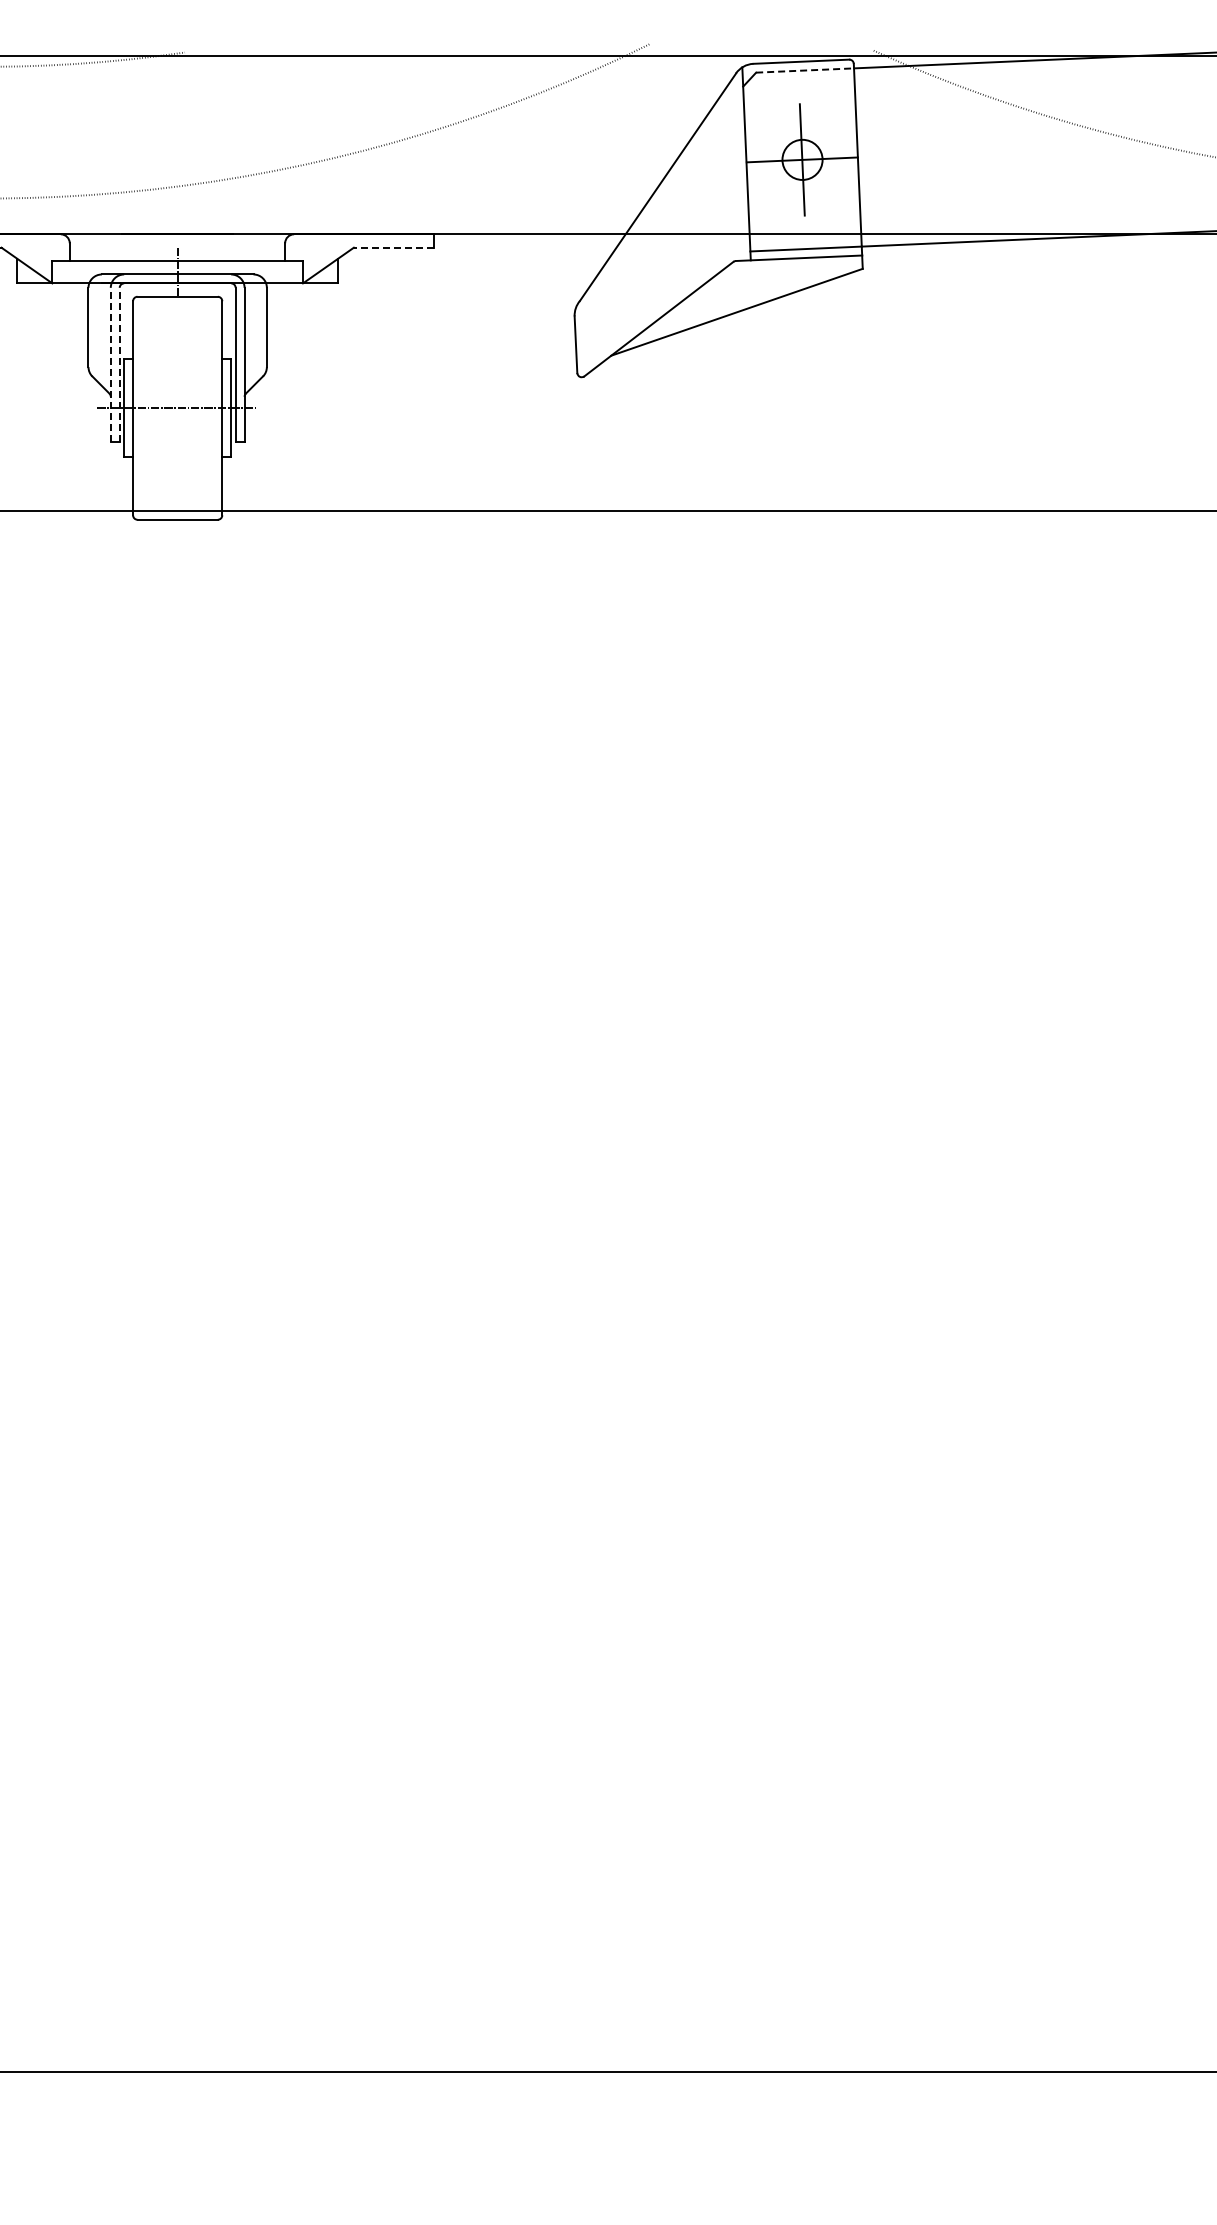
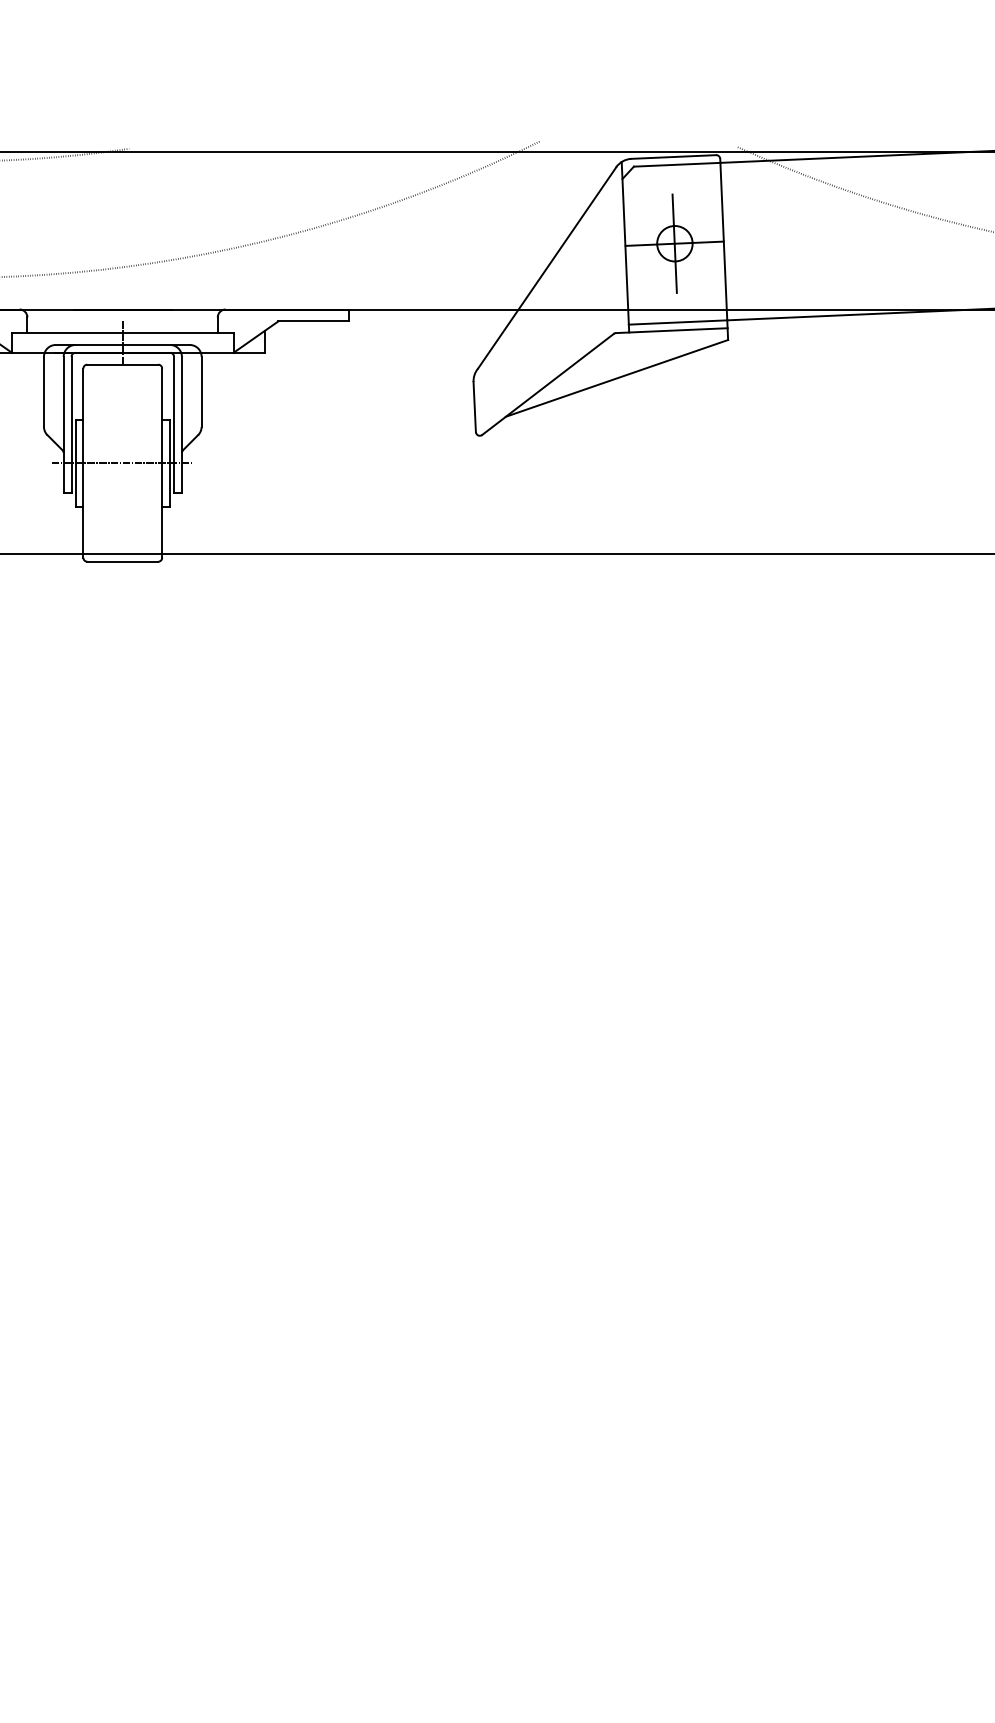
line: (805, 70) -> (677, 164), dashed -> solid
line: (393, 247) -> (313, 321), dashed -> solid
line: (110, 364) -> (63, 424), dashed -> solid
line: (119, 364) -> (71, 424), dashed -> solid

